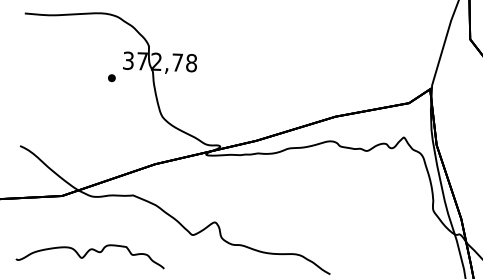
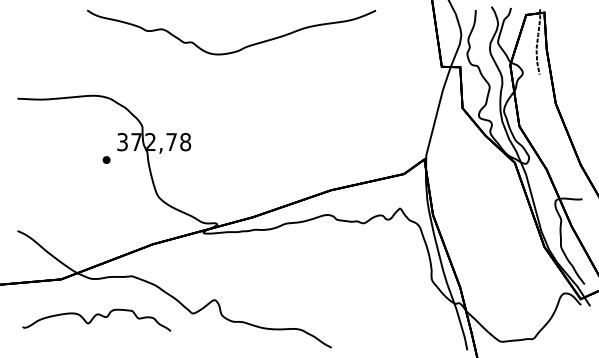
curve: (88, 253) -> (94, 318), moved

